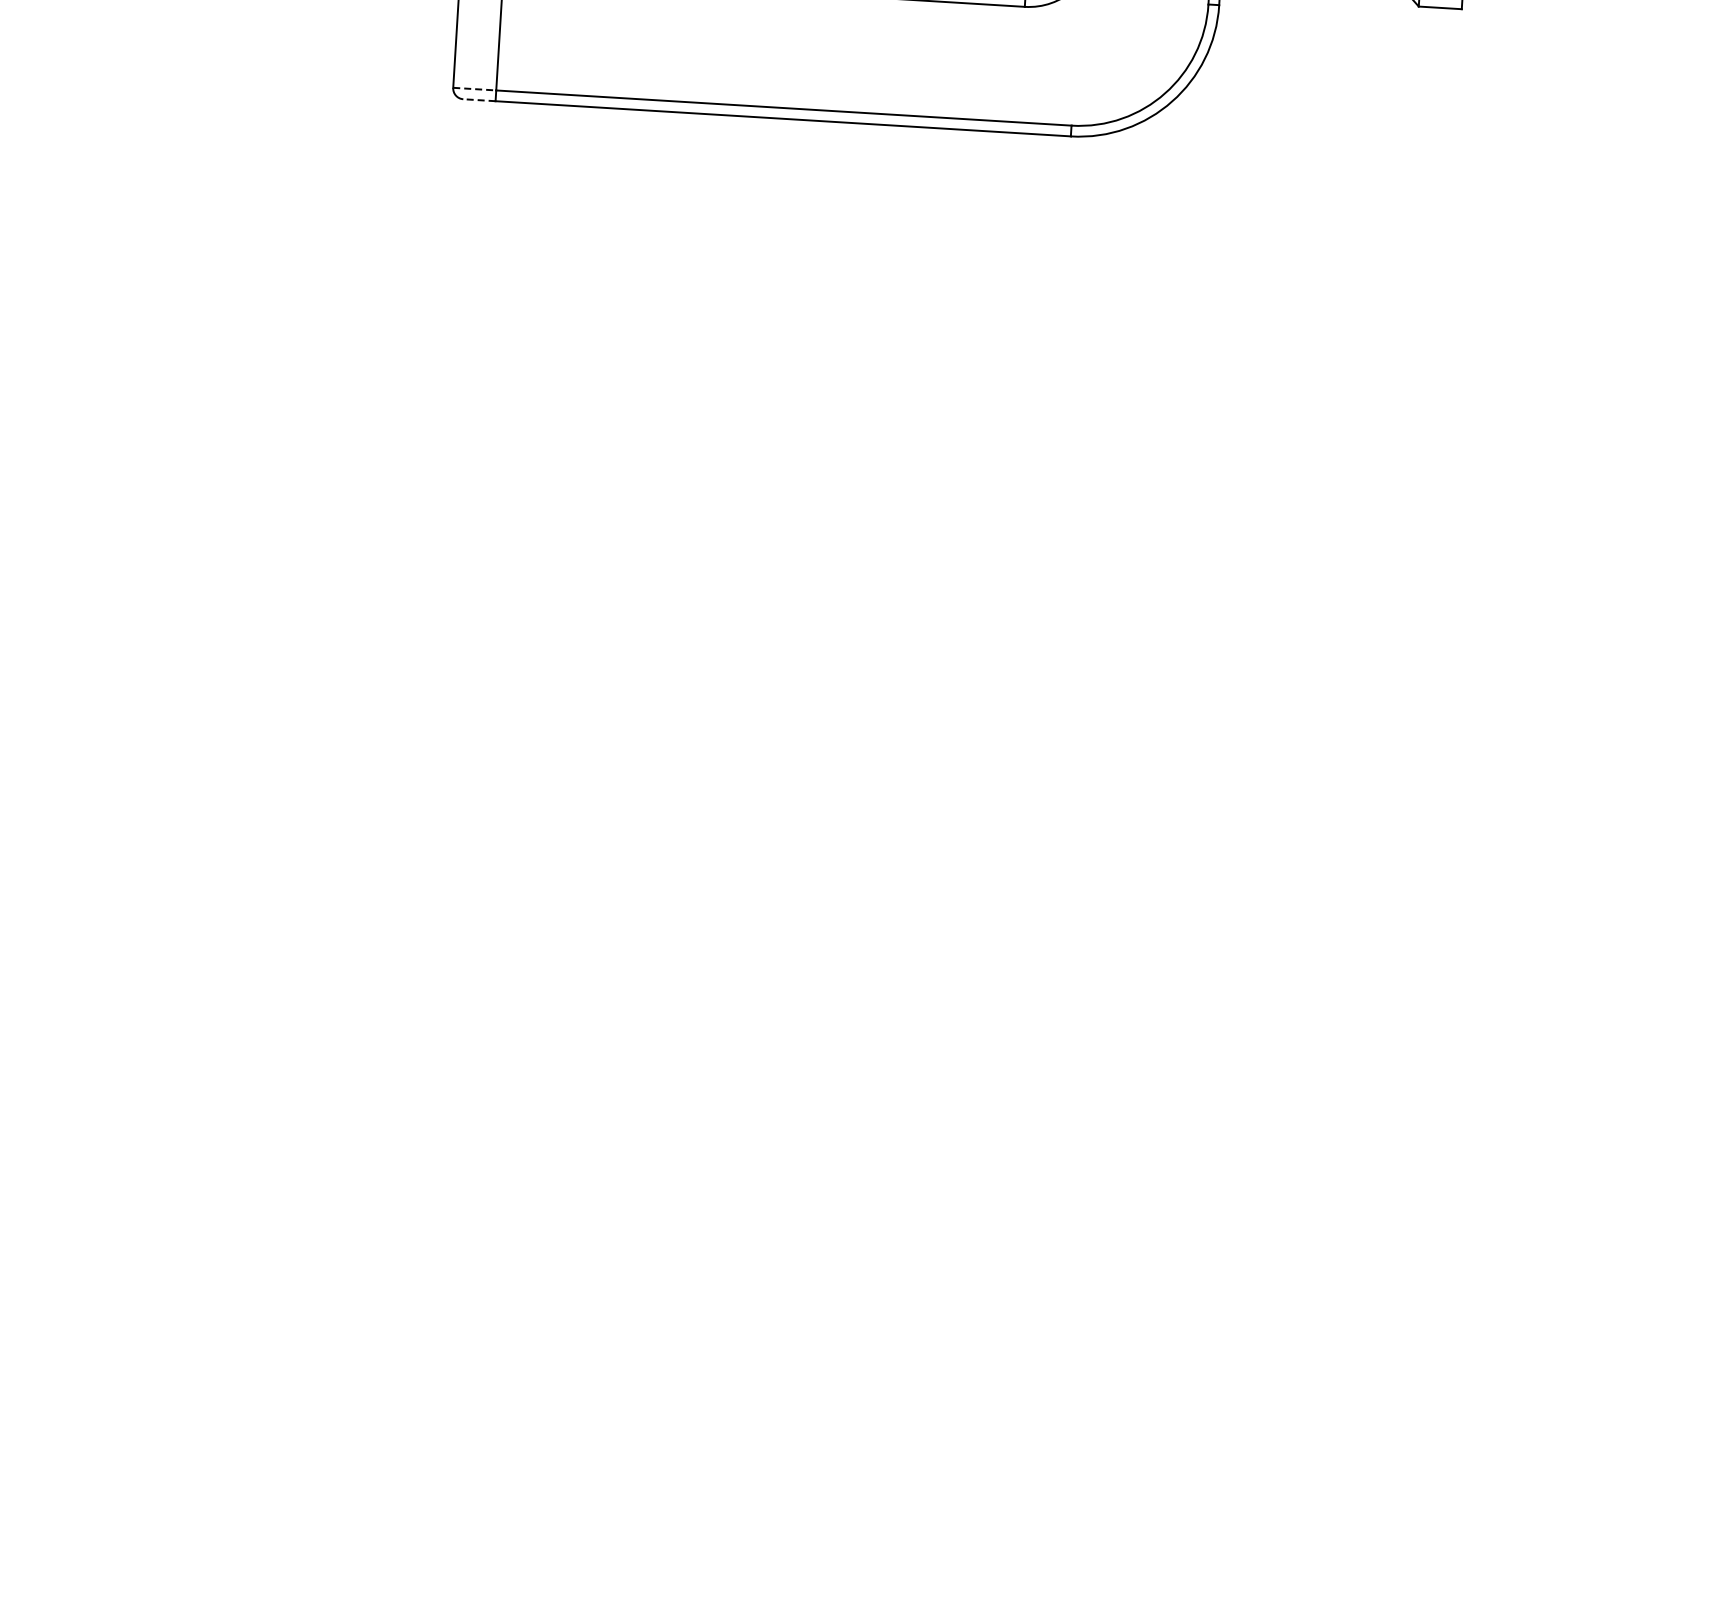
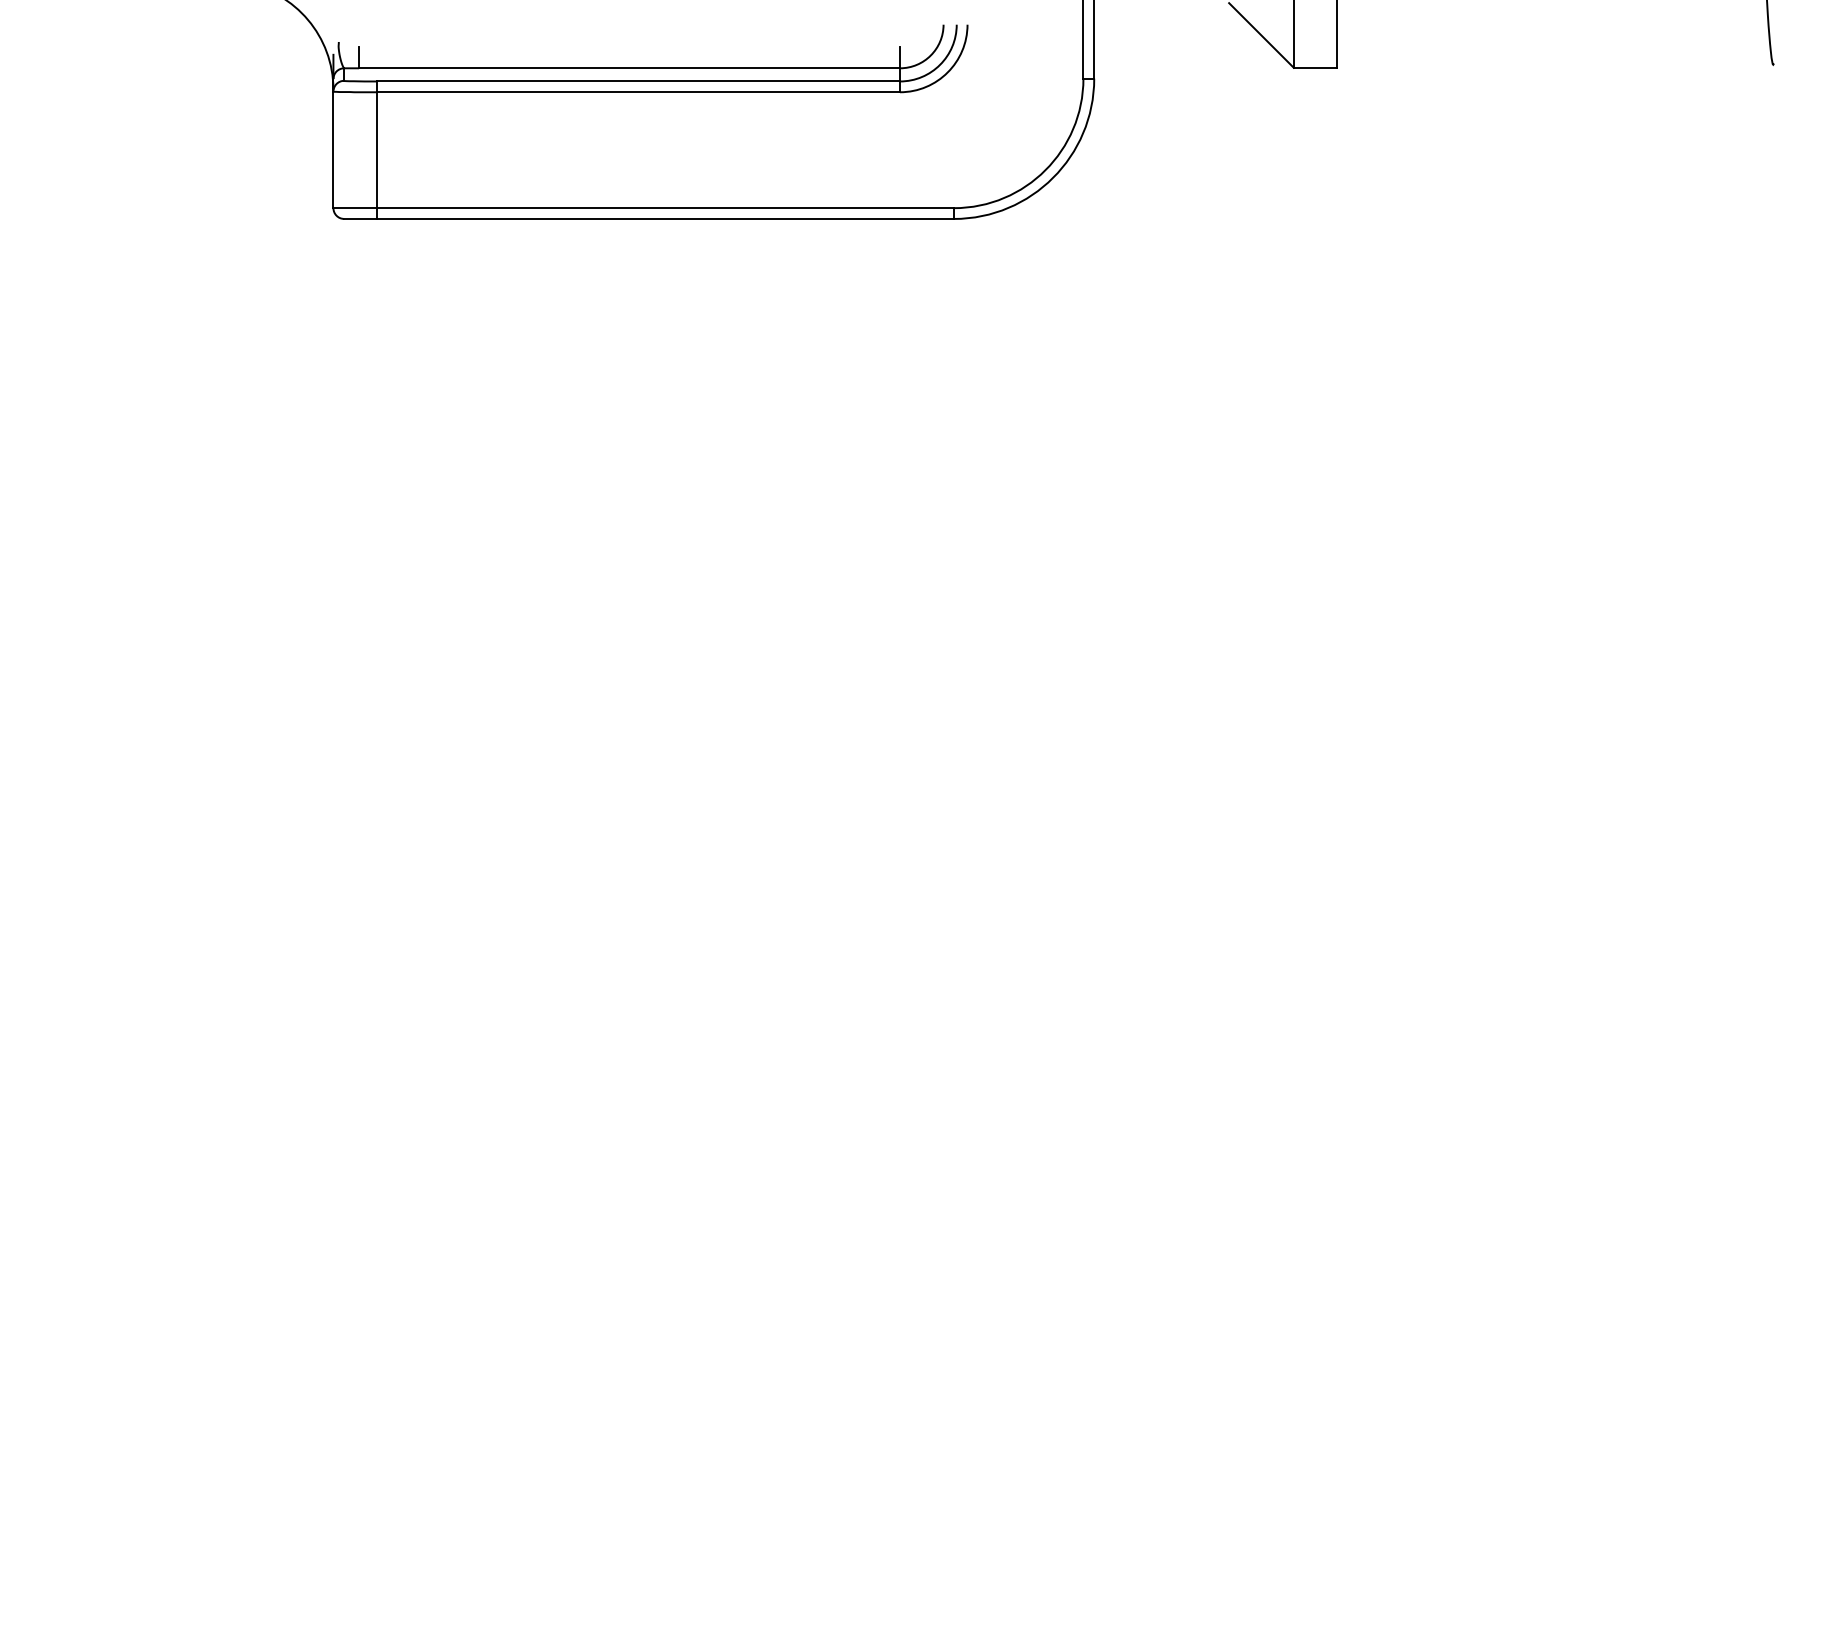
line: (475, 89) -> (355, 208), dashed -> solid
line: (478, 99) -> (359, 218), dashed -> solid

